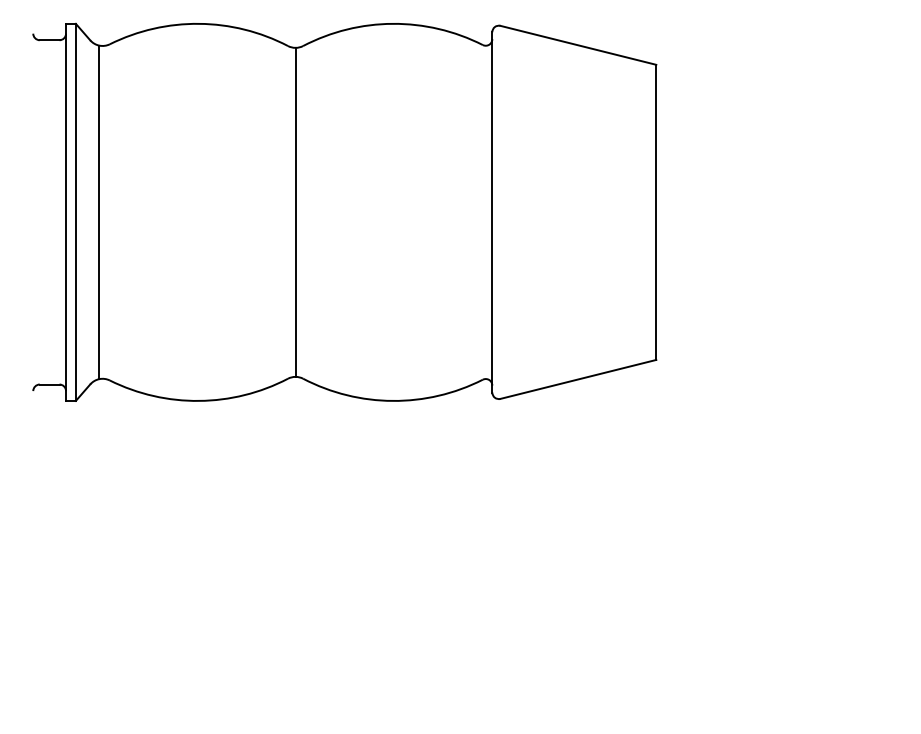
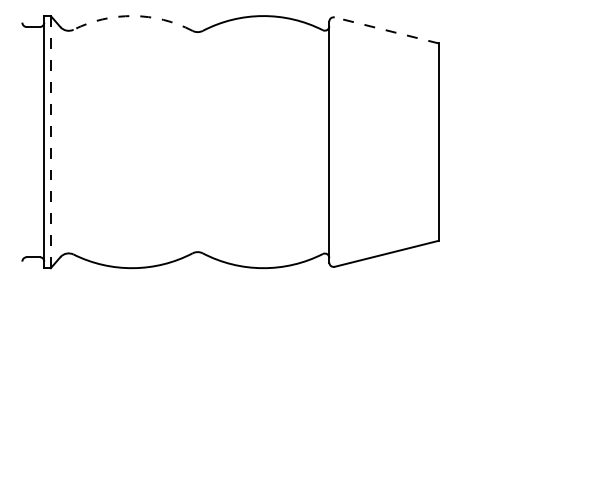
arc: (199, 24) -> (133, 16), solid -> dashed
line: (577, 45) -> (386, 30), solid -> dashed
line: (99, 211) -> (66, 141), removed
line: (75, 212) -> (50, 142), solid -> dashed
line: (295, 212) -> (197, 142), removed

